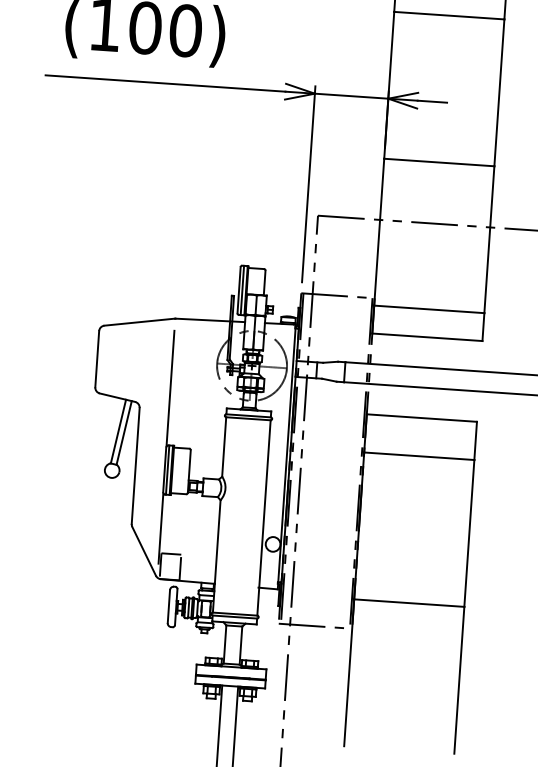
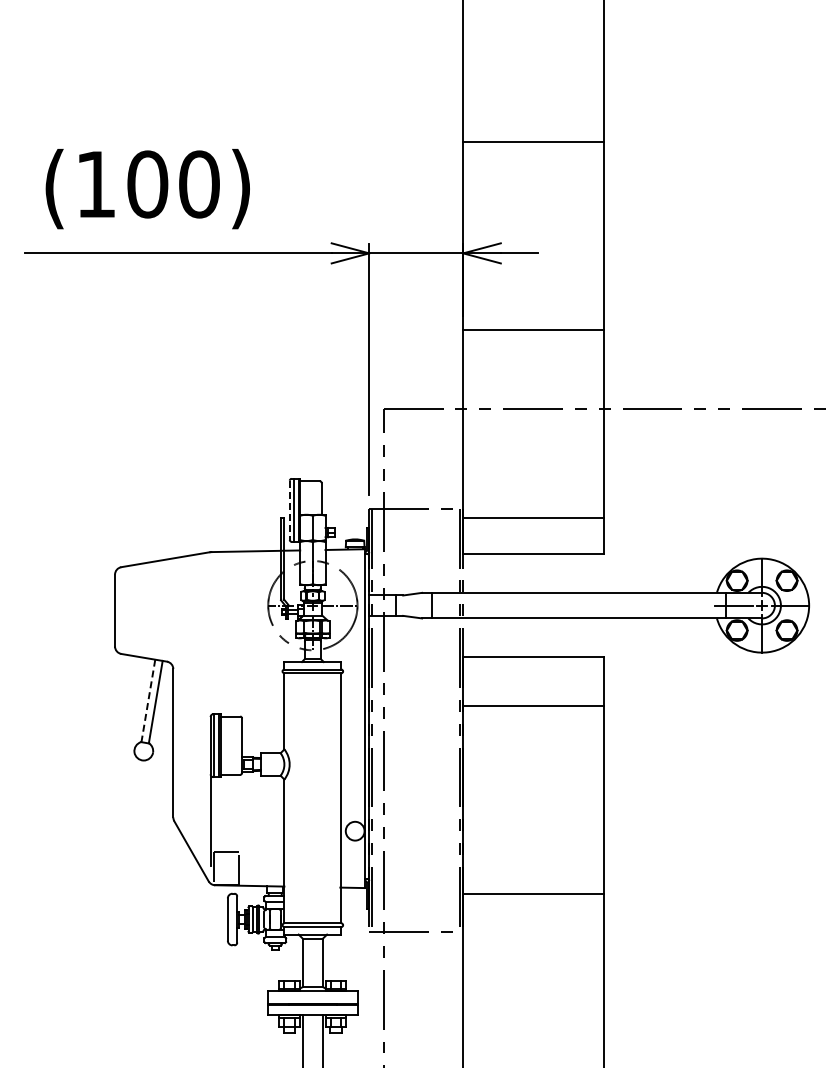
line: (238, 290) -> (289, 510), solid -> dashed
line: (170, 387) -> (210, 640), removed
line: (118, 431) -> (148, 700), solid -> dashed

